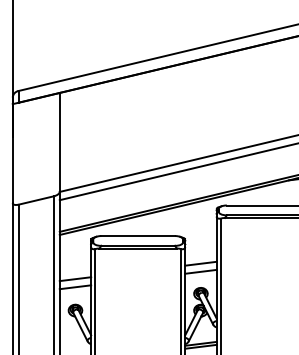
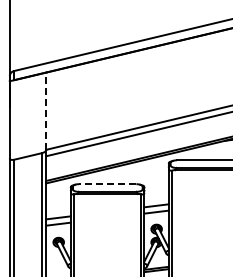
line: (59, 142) -> (46, 111), solid -> dashed
line: (137, 236) -> (107, 184), solid -> dashed

